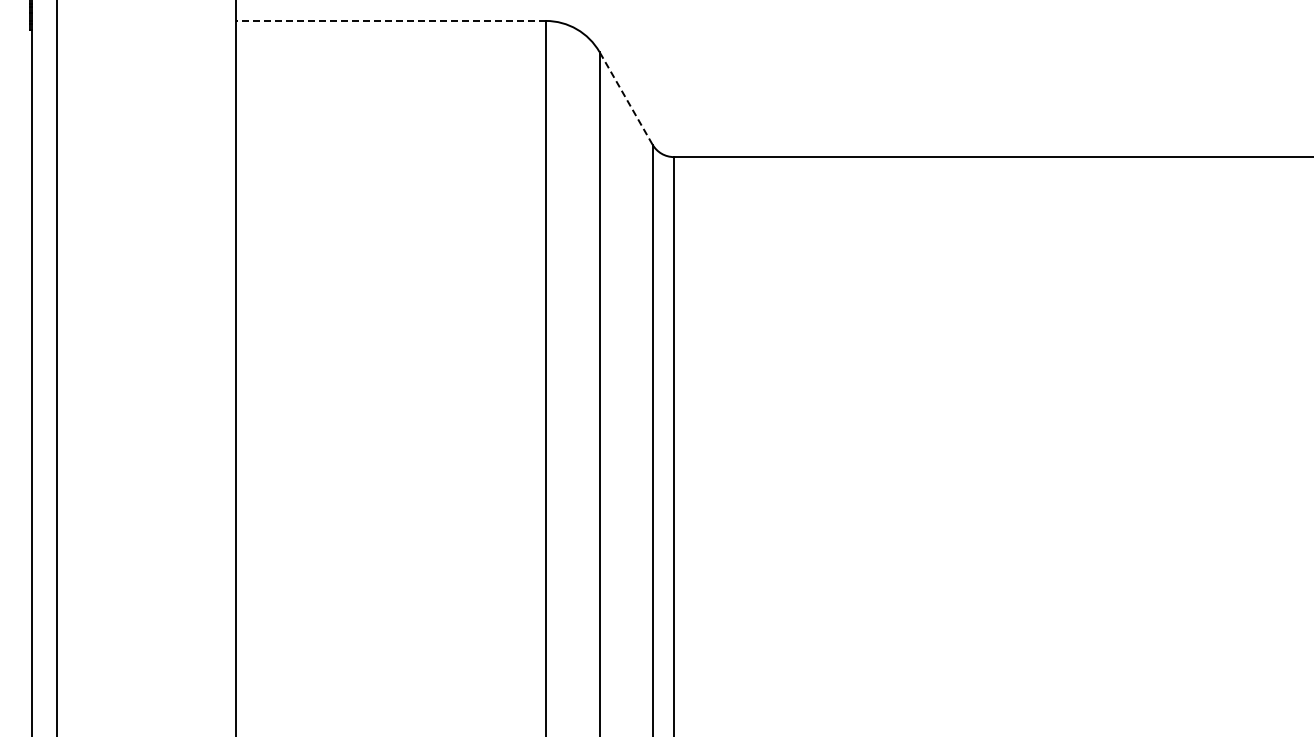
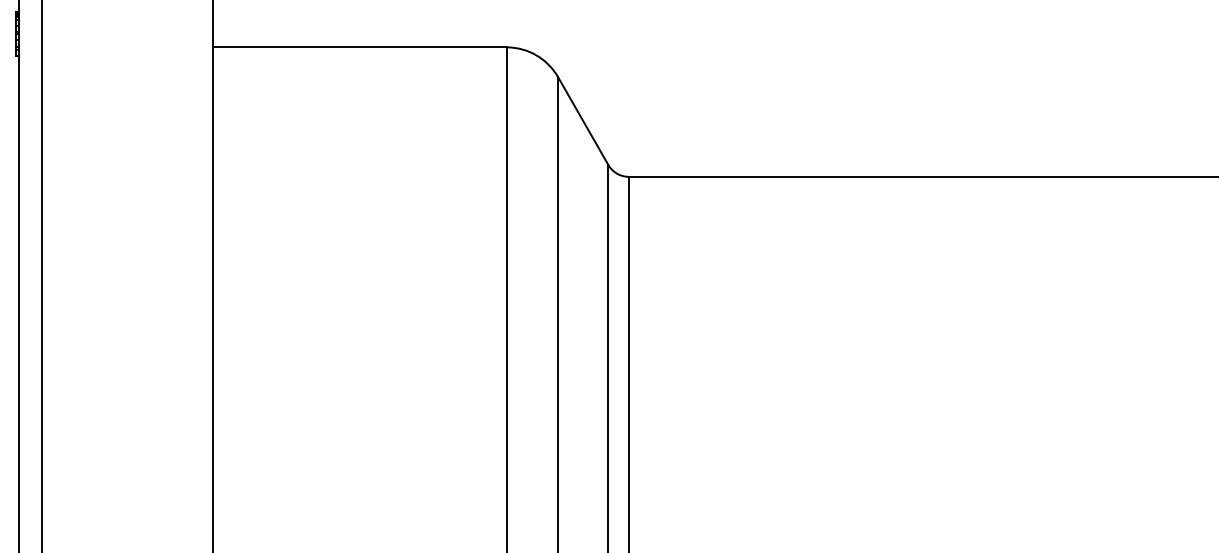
line: (391, 20) -> (360, 46), dashed -> solid
line: (625, 97) -> (582, 120), dashed -> solid

